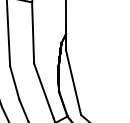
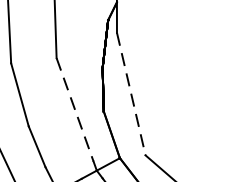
line: (73, 83) -> (131, 95), solid -> dashed
line: (44, 91) -> (76, 110), solid -> dashed

